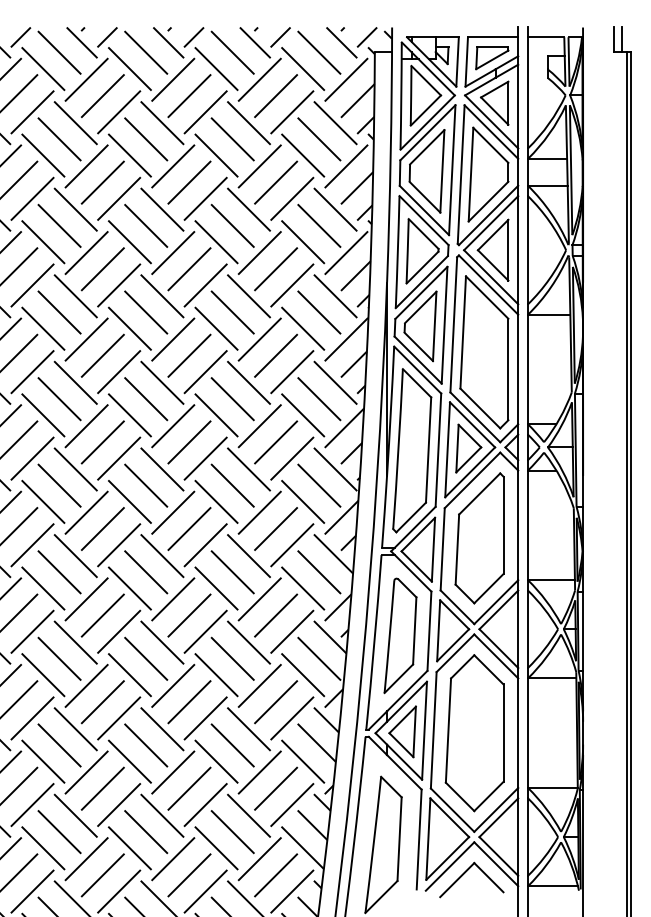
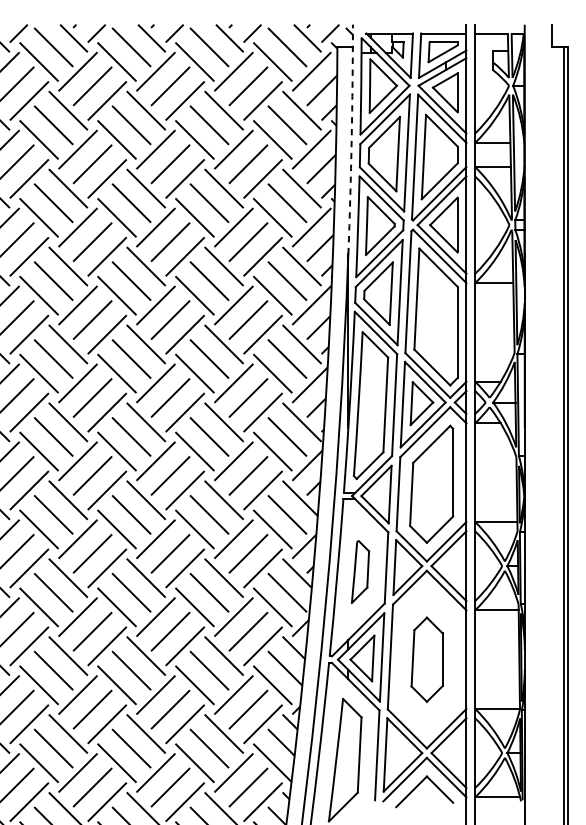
line: (622, 39) -> (560, 35), removed
arc: (390, 155) -> (351, 139), solid -> dashed
part: (400, 635) -> (360, 571), size x0.6
part: (474, 733) -> (427, 659), size x0.6

